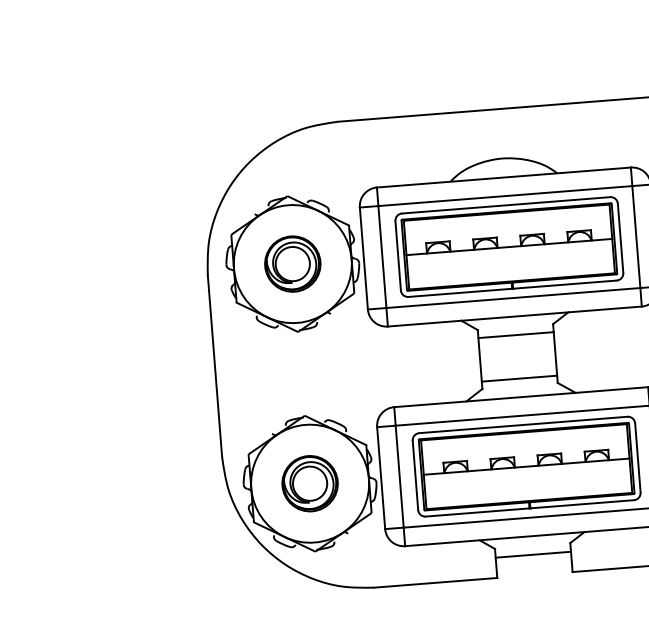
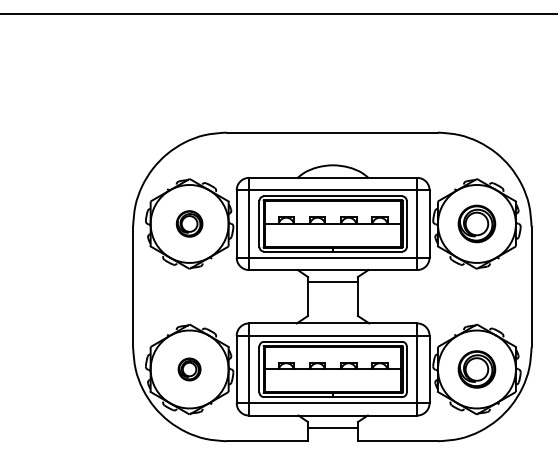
part: (292, 263) -> (189, 223), size x0.7
line: (518, 379) -> (332, 311), removed
part: (309, 483) -> (189, 369), size x0.6

